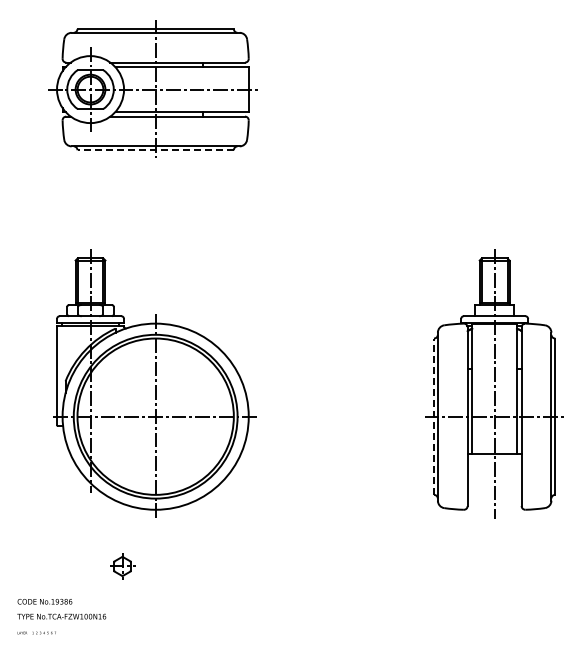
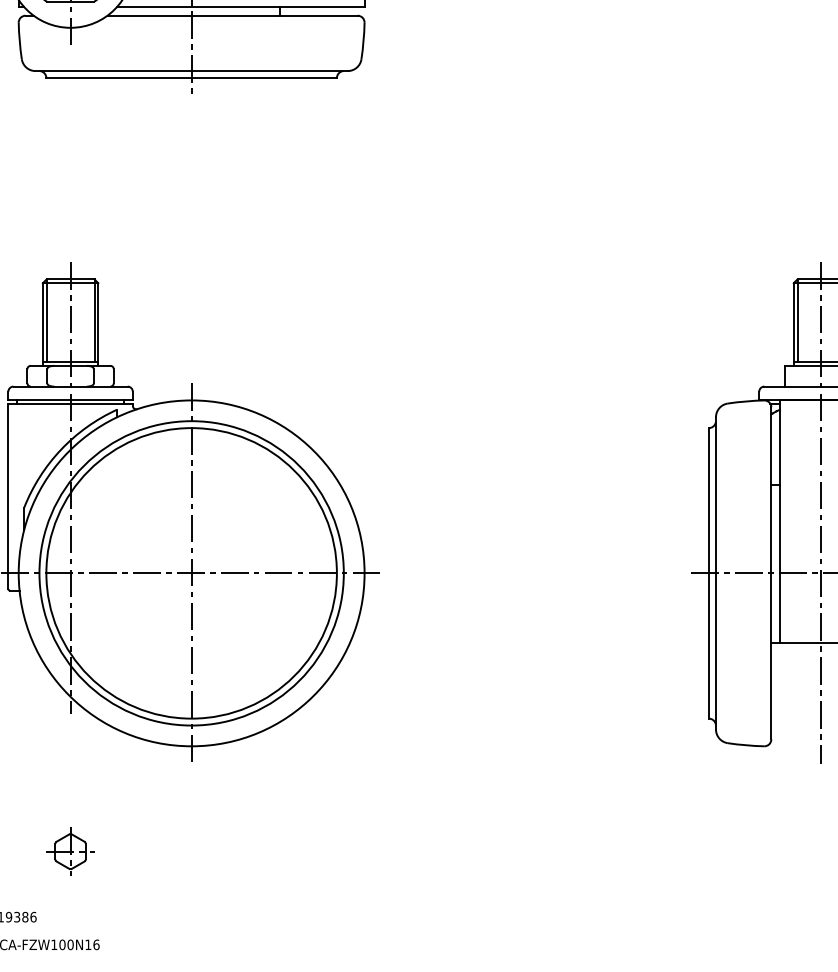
line: (155, 150) -> (191, 78), dashed -> solid
line: (433, 416) -> (707, 572), dashed -> solid
part: (122, 566) -> (70, 851), moved

